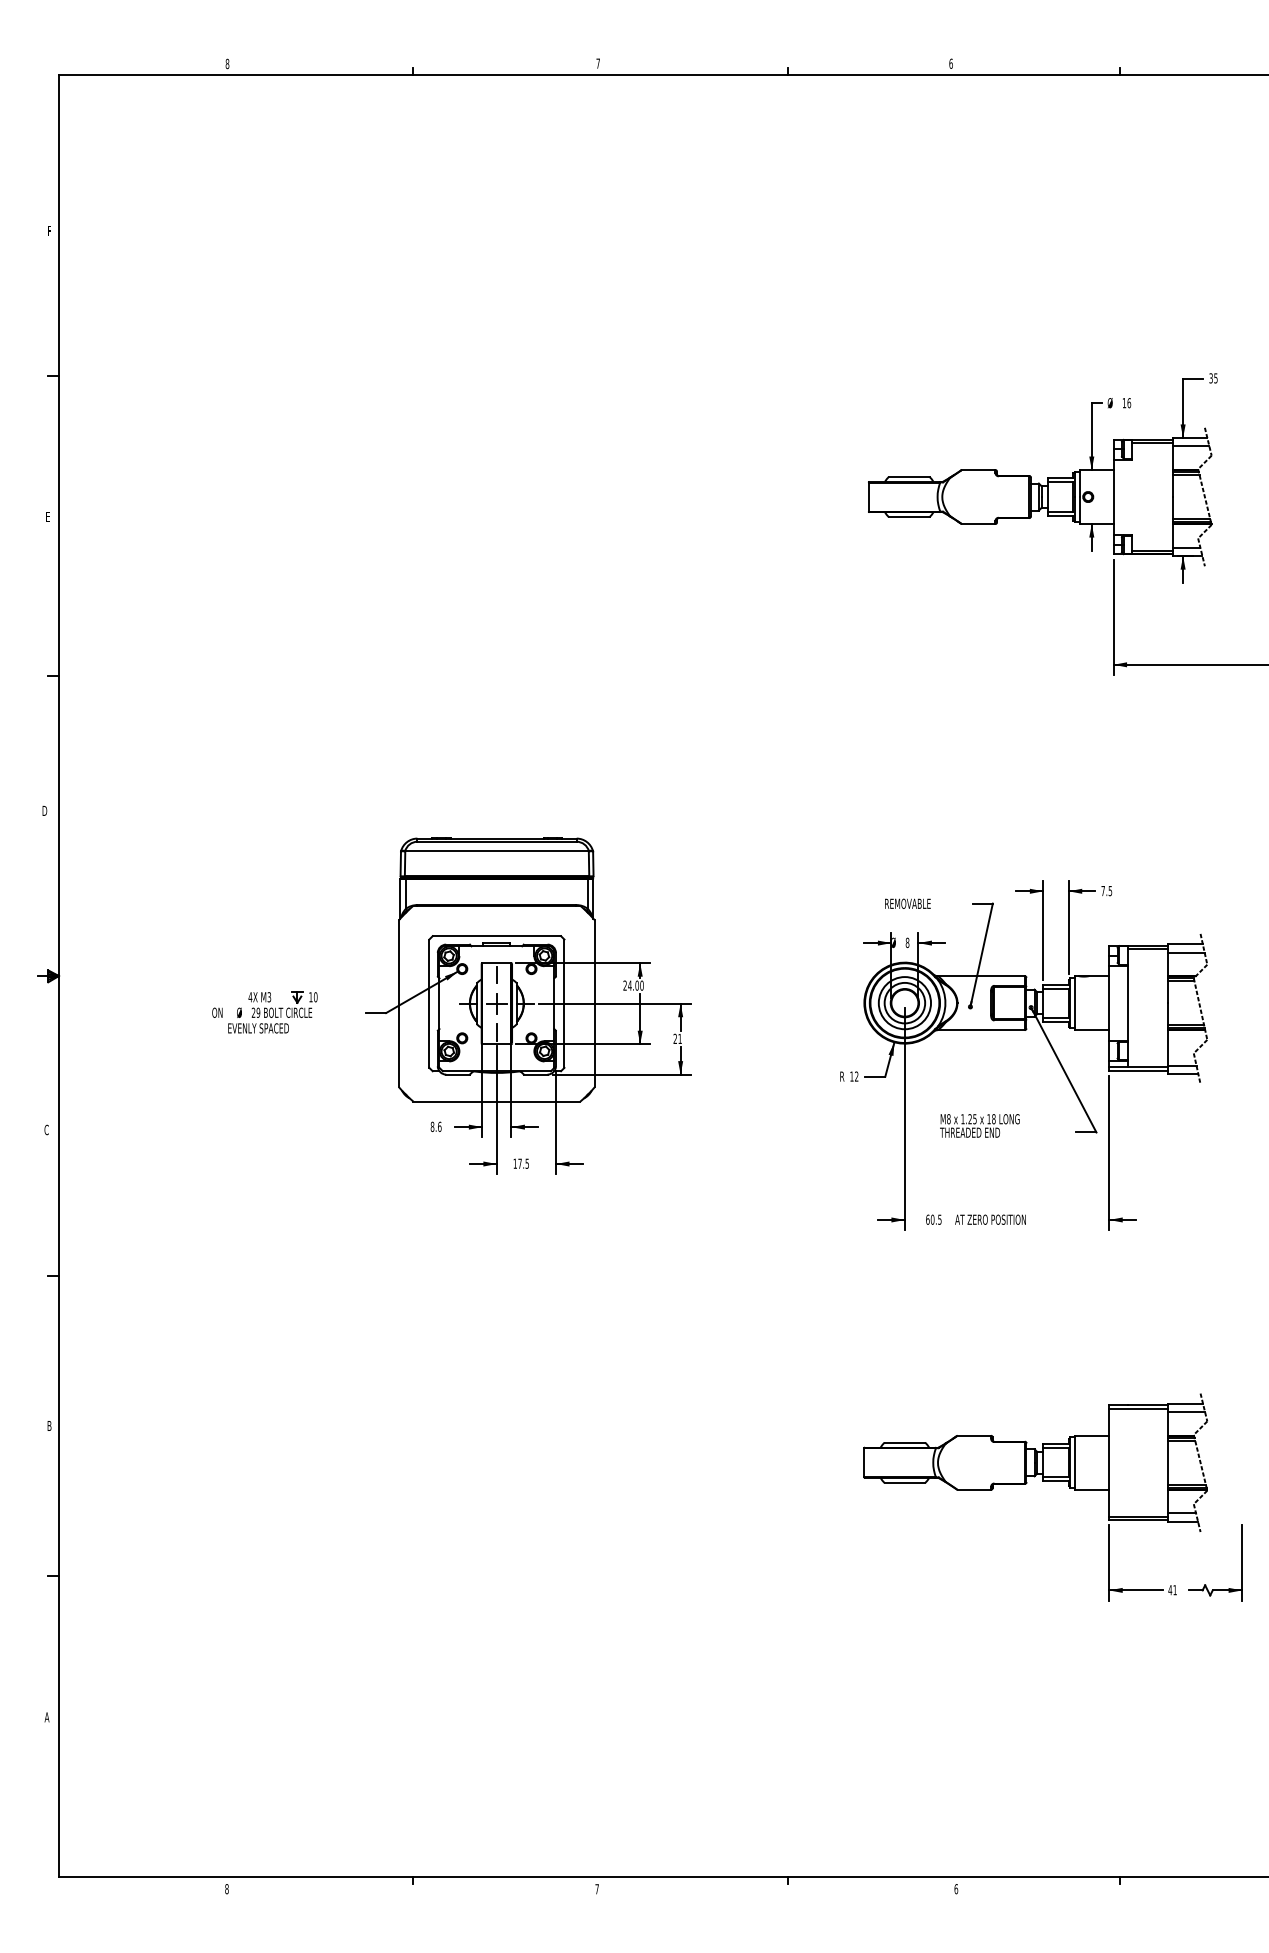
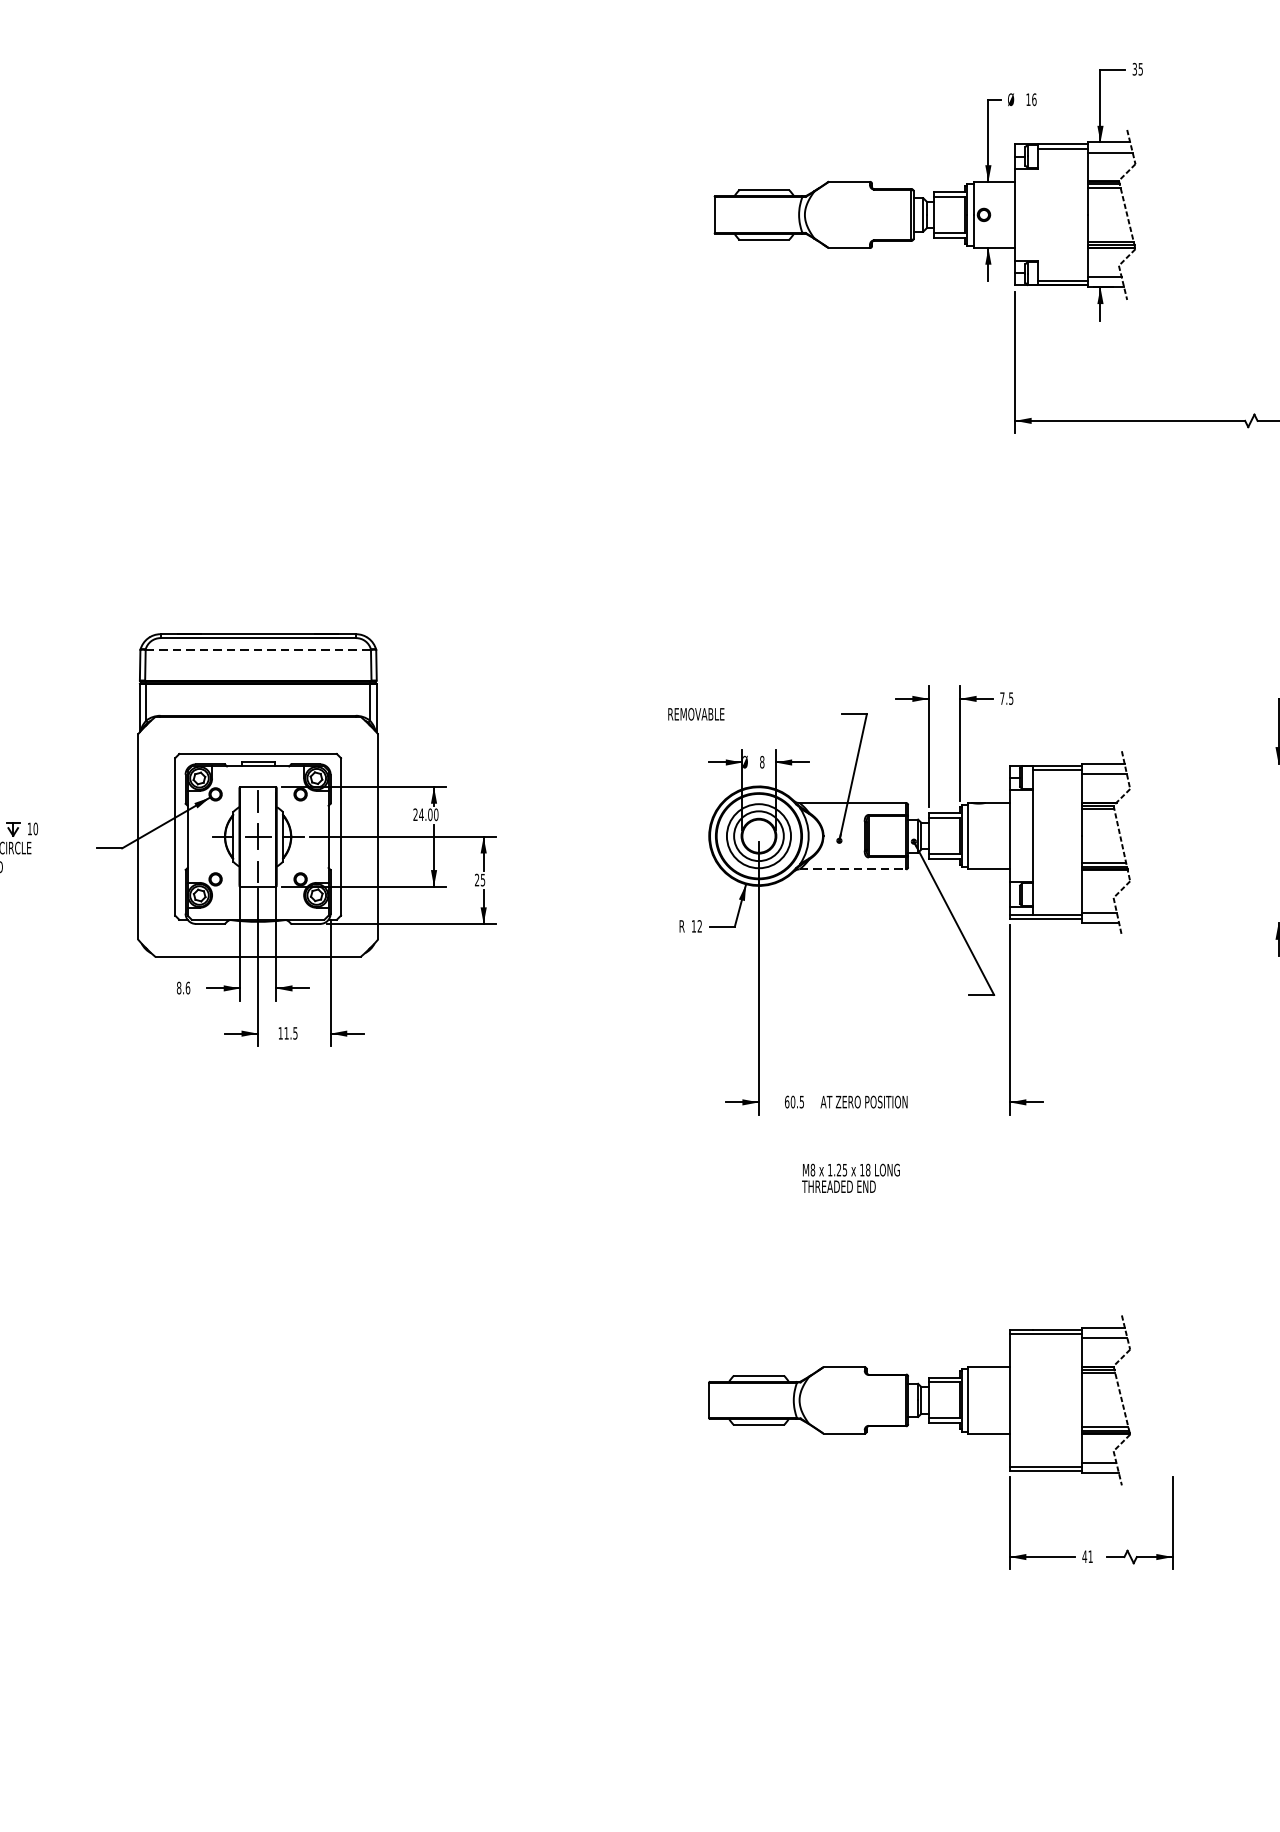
line: (497, 851) -> (258, 650), solid -> dashed
text: (907, 903) -> (695, 713), moved
line: (981, 1030) -> (852, 869), solid -> dashed
text: (679, 1039) -> (482, 880), 21 -> 25
text: (979, 1125) -> (850, 1177), moved
text: (519, 1163) -> (285, 1033), 17.5 -> 11.5

